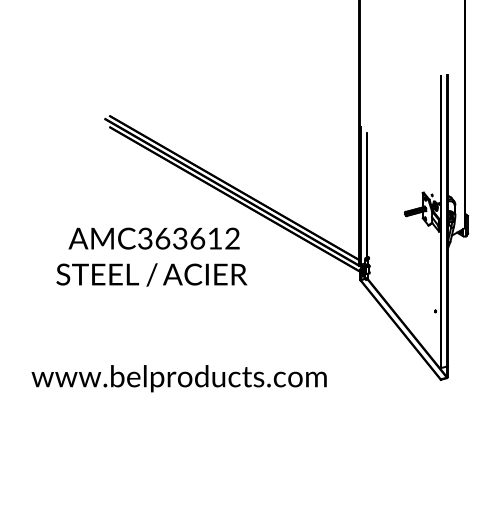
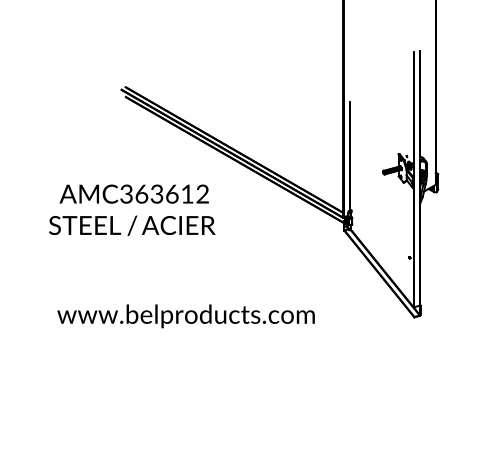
text: (152, 256) -> (132, 209), moved

